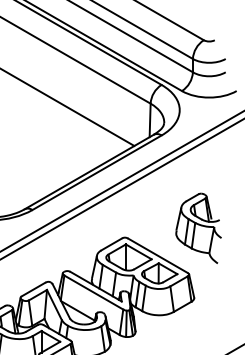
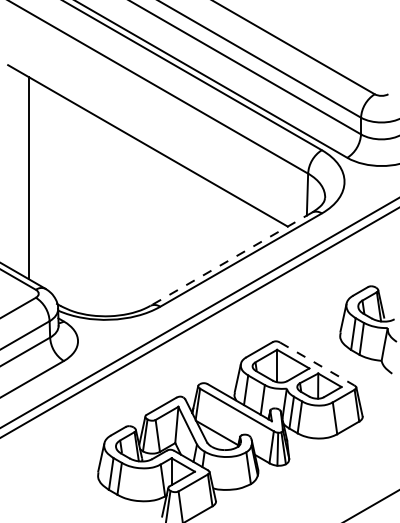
line: (88, 172) -> (230, 259), solid -> dashed
line: (158, 255) -> (317, 363), solid -> dashed

